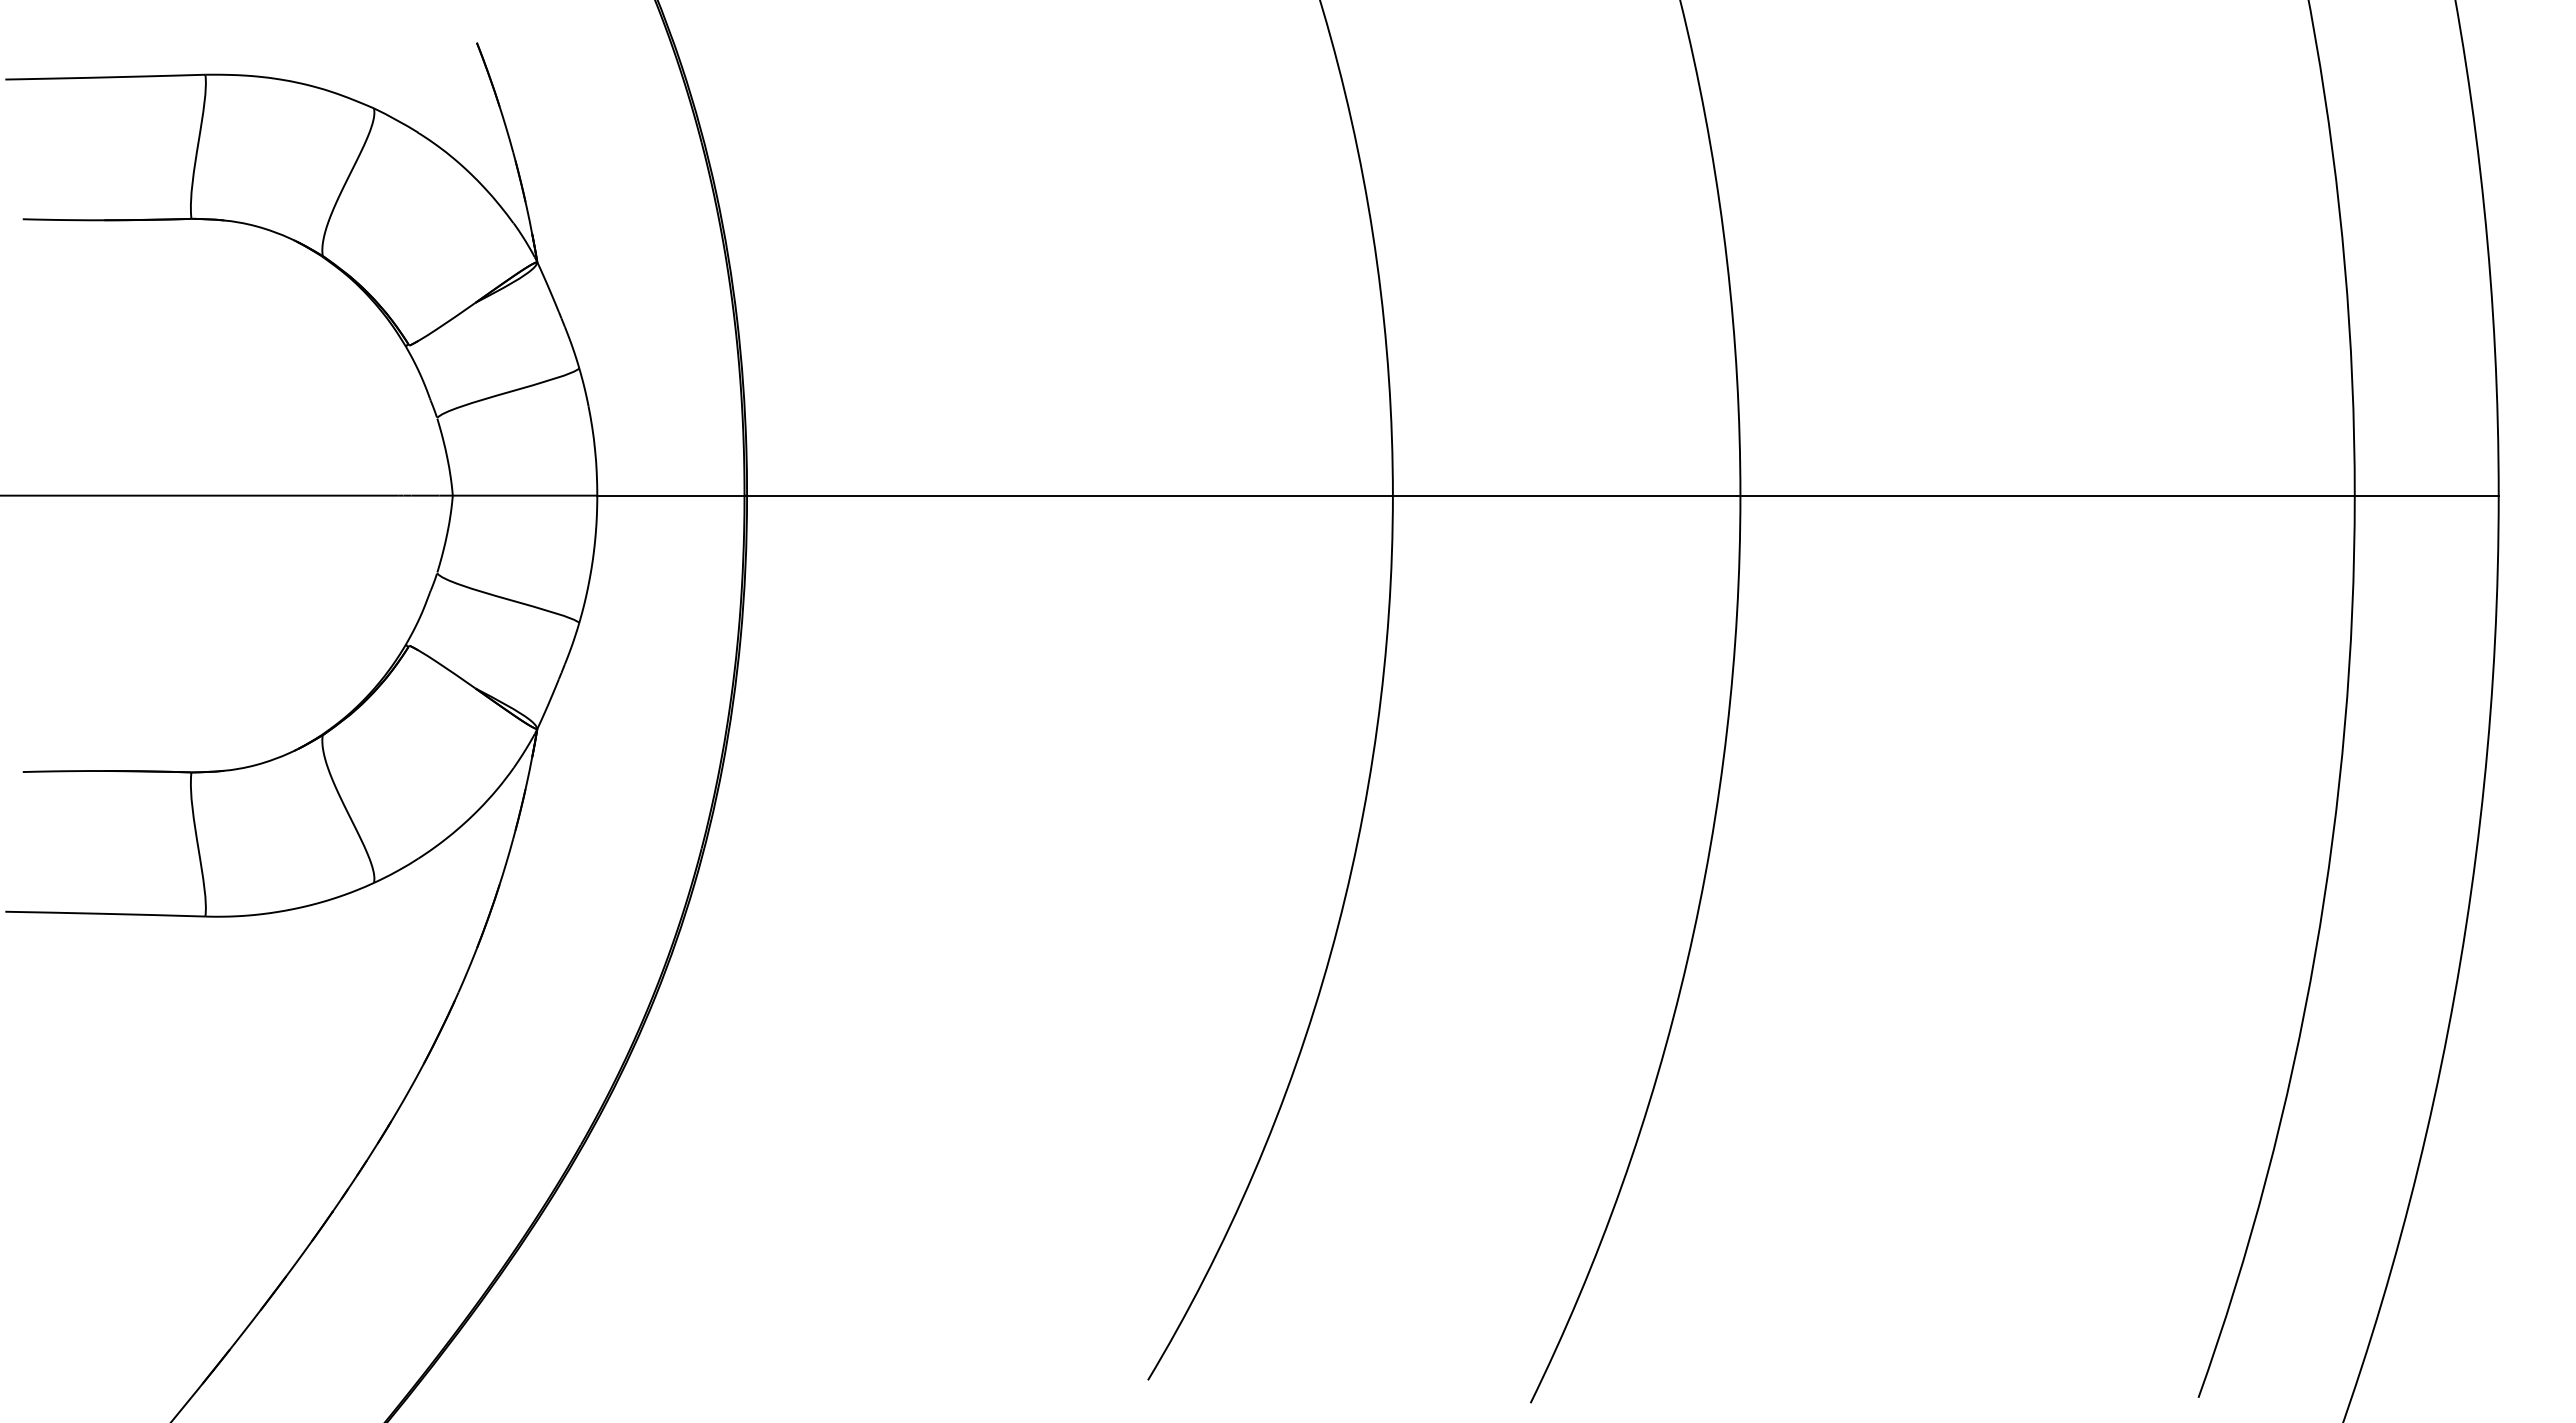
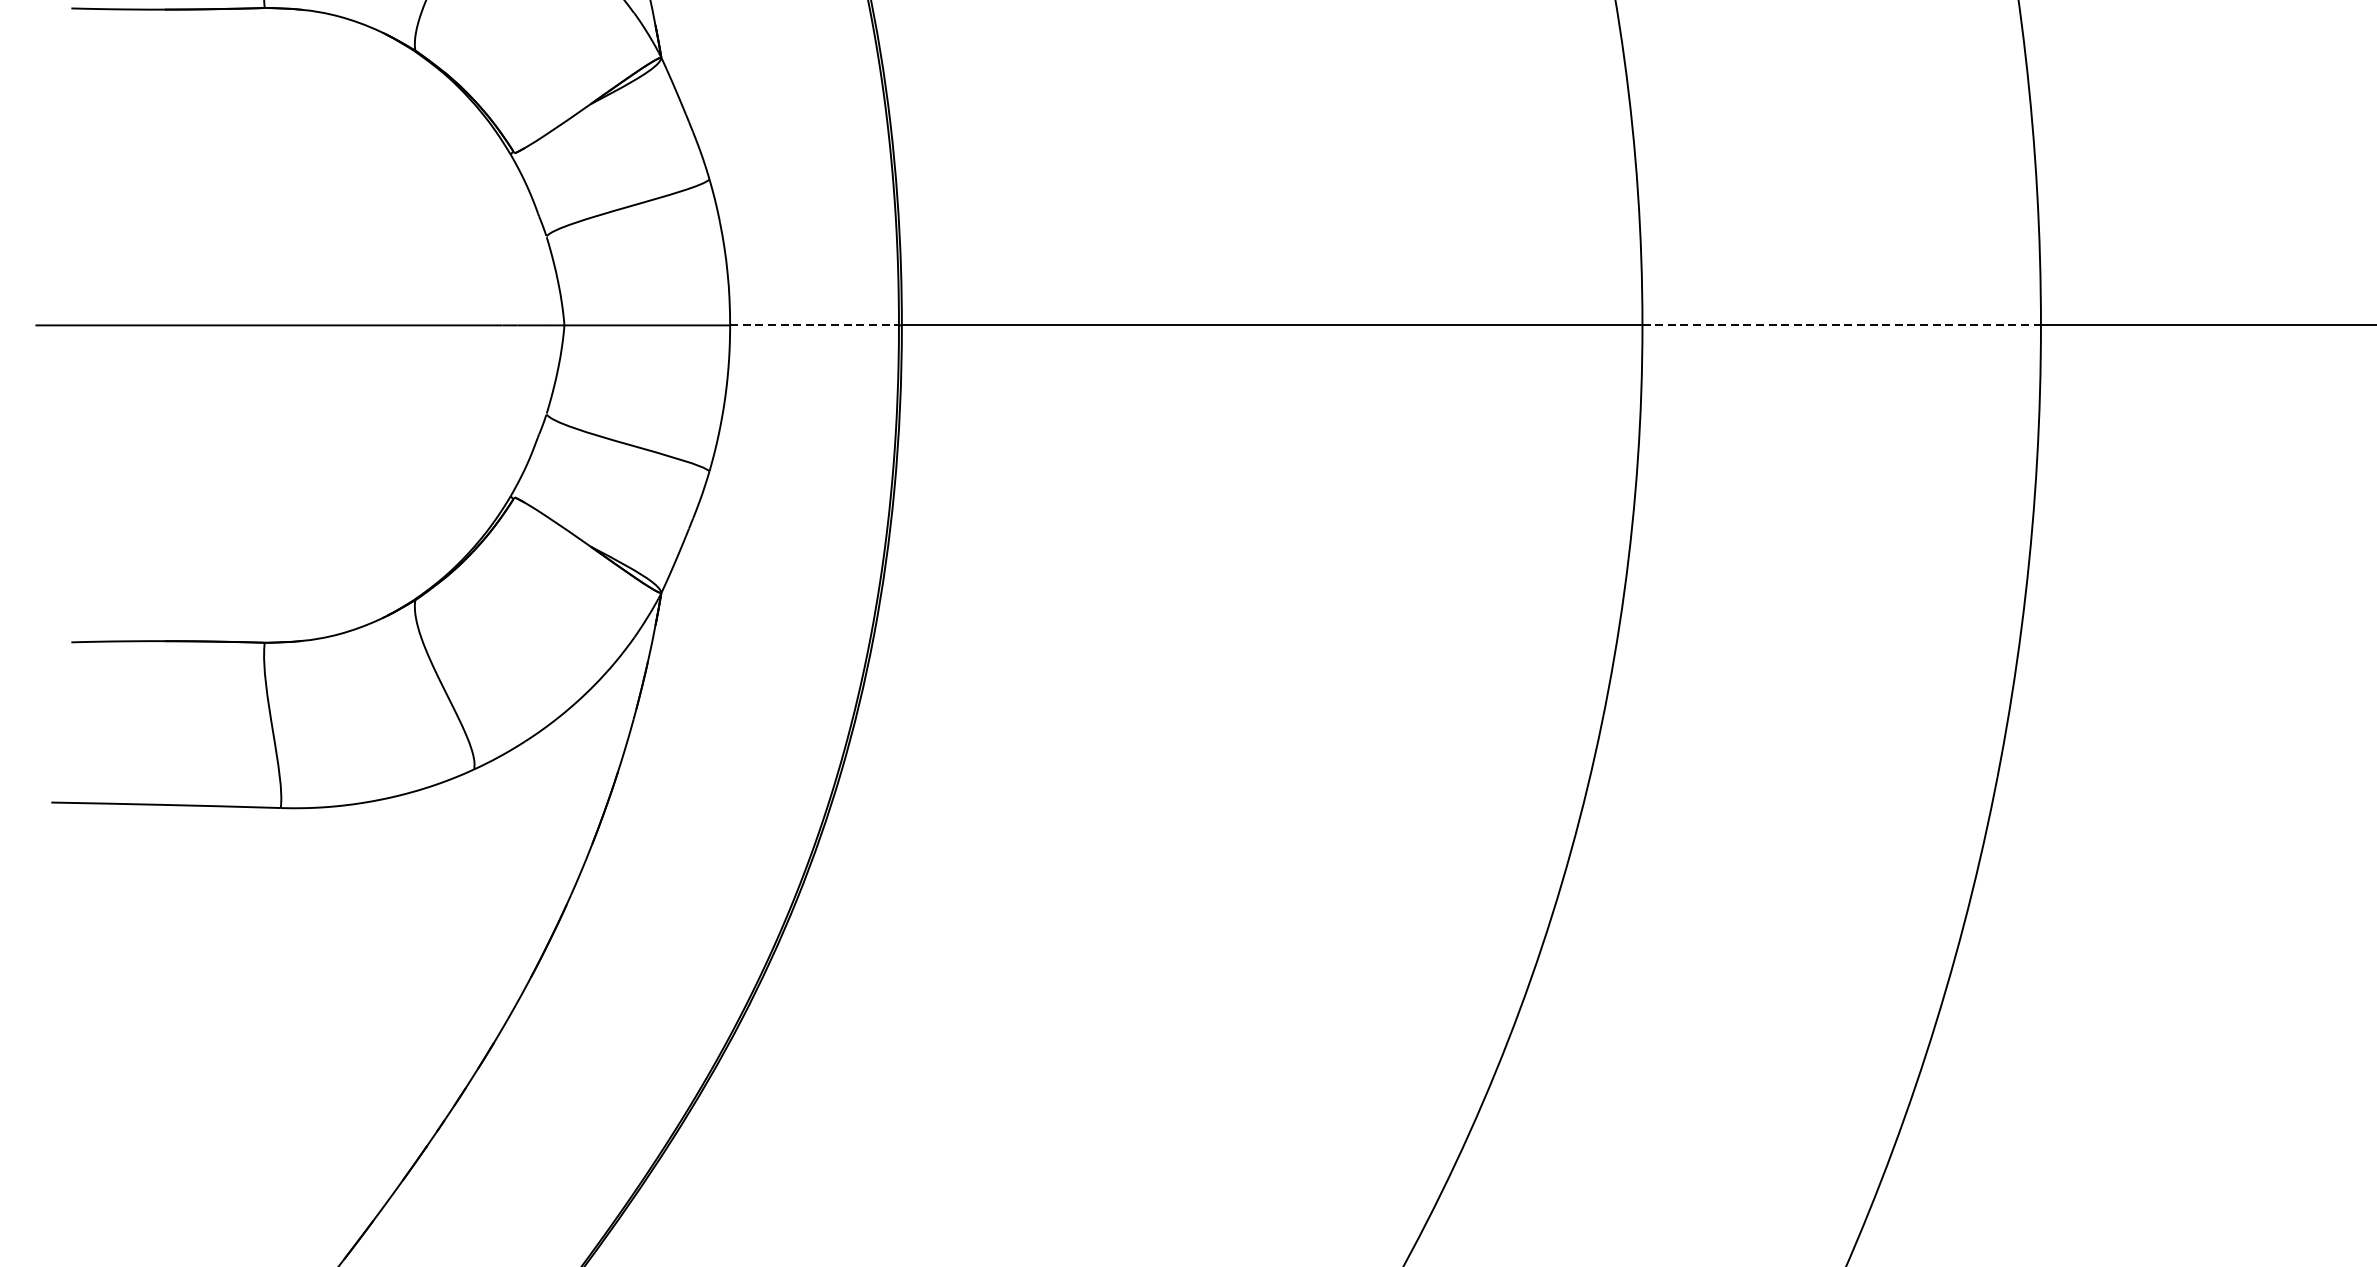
line: (670, 495) -> (814, 325), solid -> dashed
line: (1566, 495) -> (1841, 325), solid -> dashed

